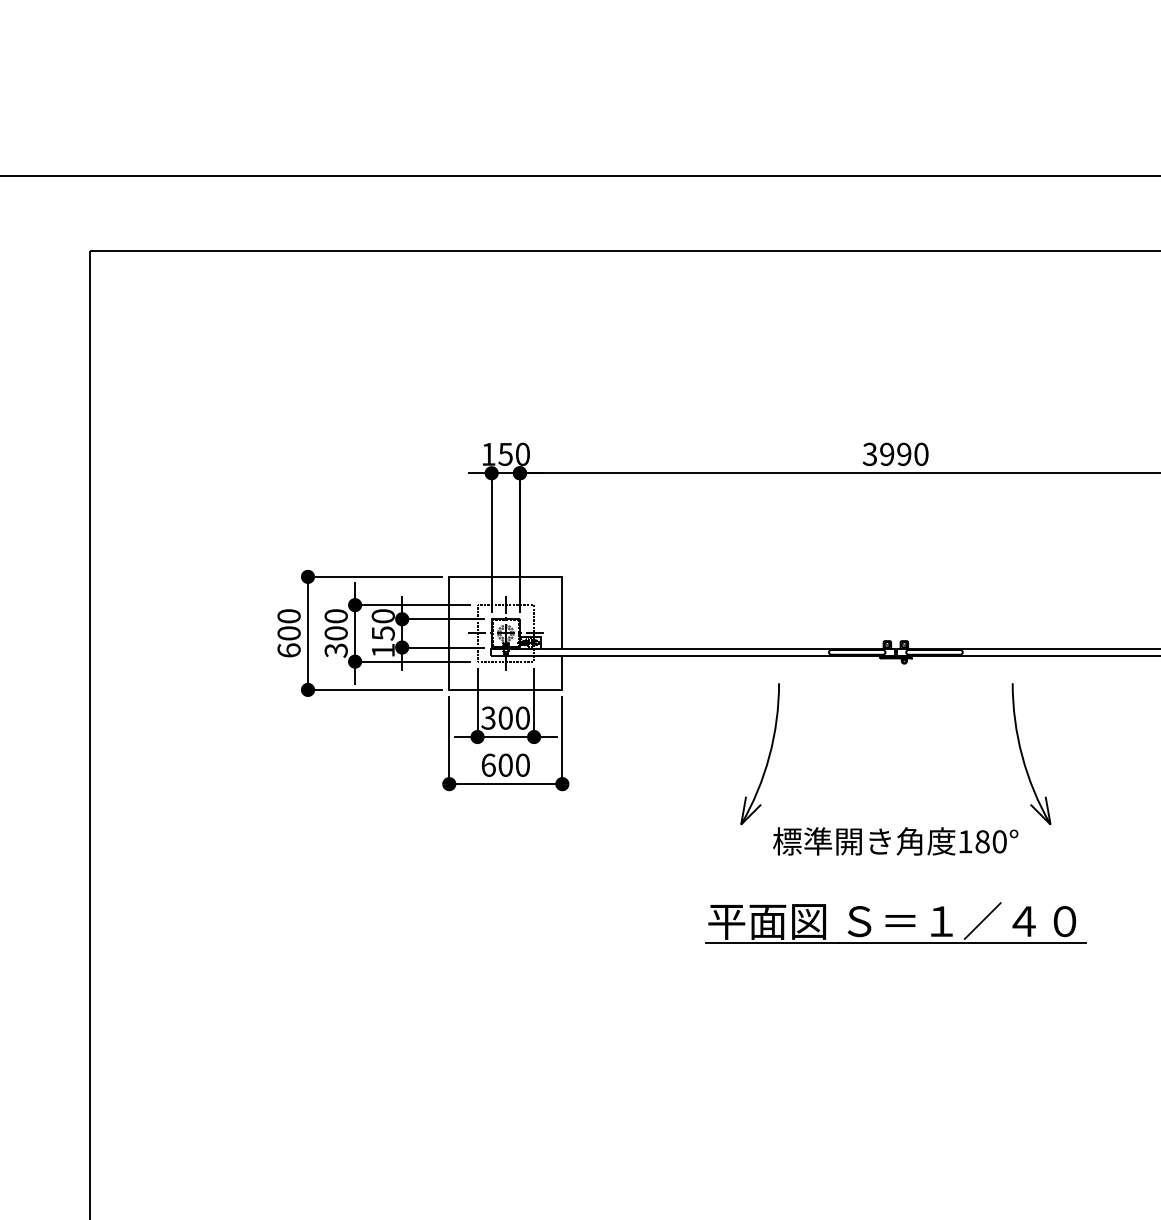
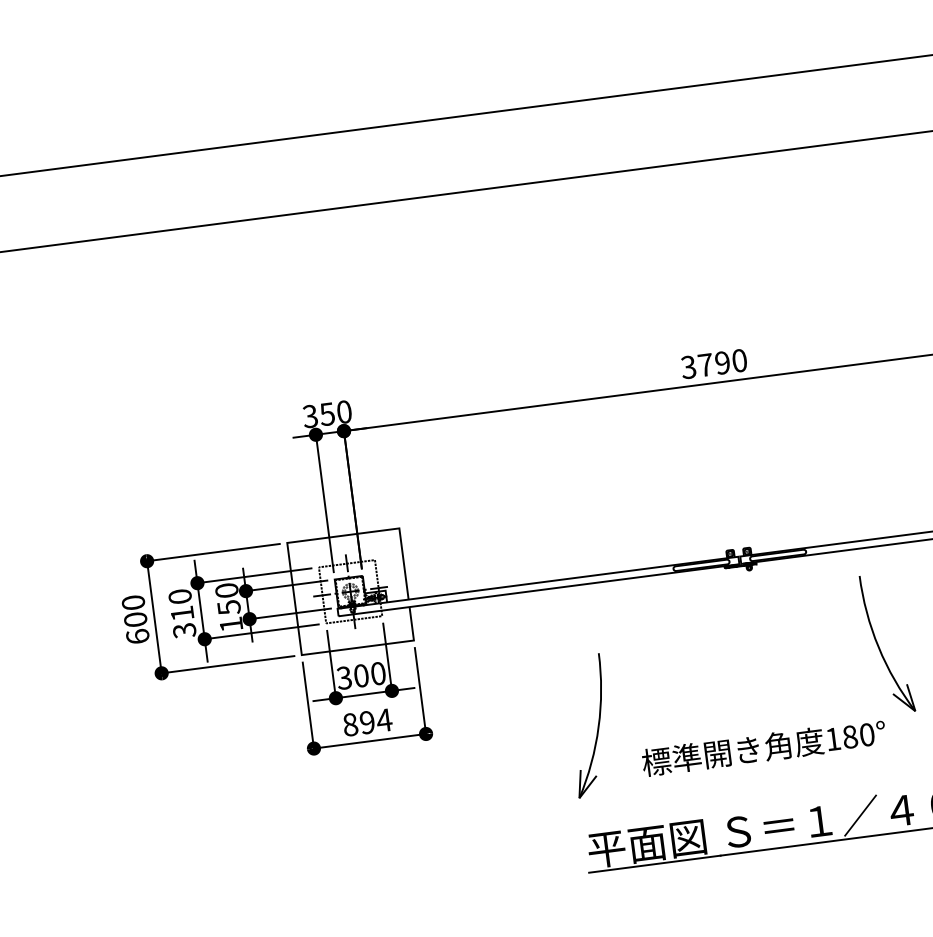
text: (488, 453) -> (310, 415), 150 -> 350
text: (887, 453) -> (705, 364), 3990 -> 3790
text: (335, 633) -> (181, 613), 300 -> 310
part: (768, 754) -> (597, 725), moved
text: (505, 764) -> (367, 721), 600 -> 894

